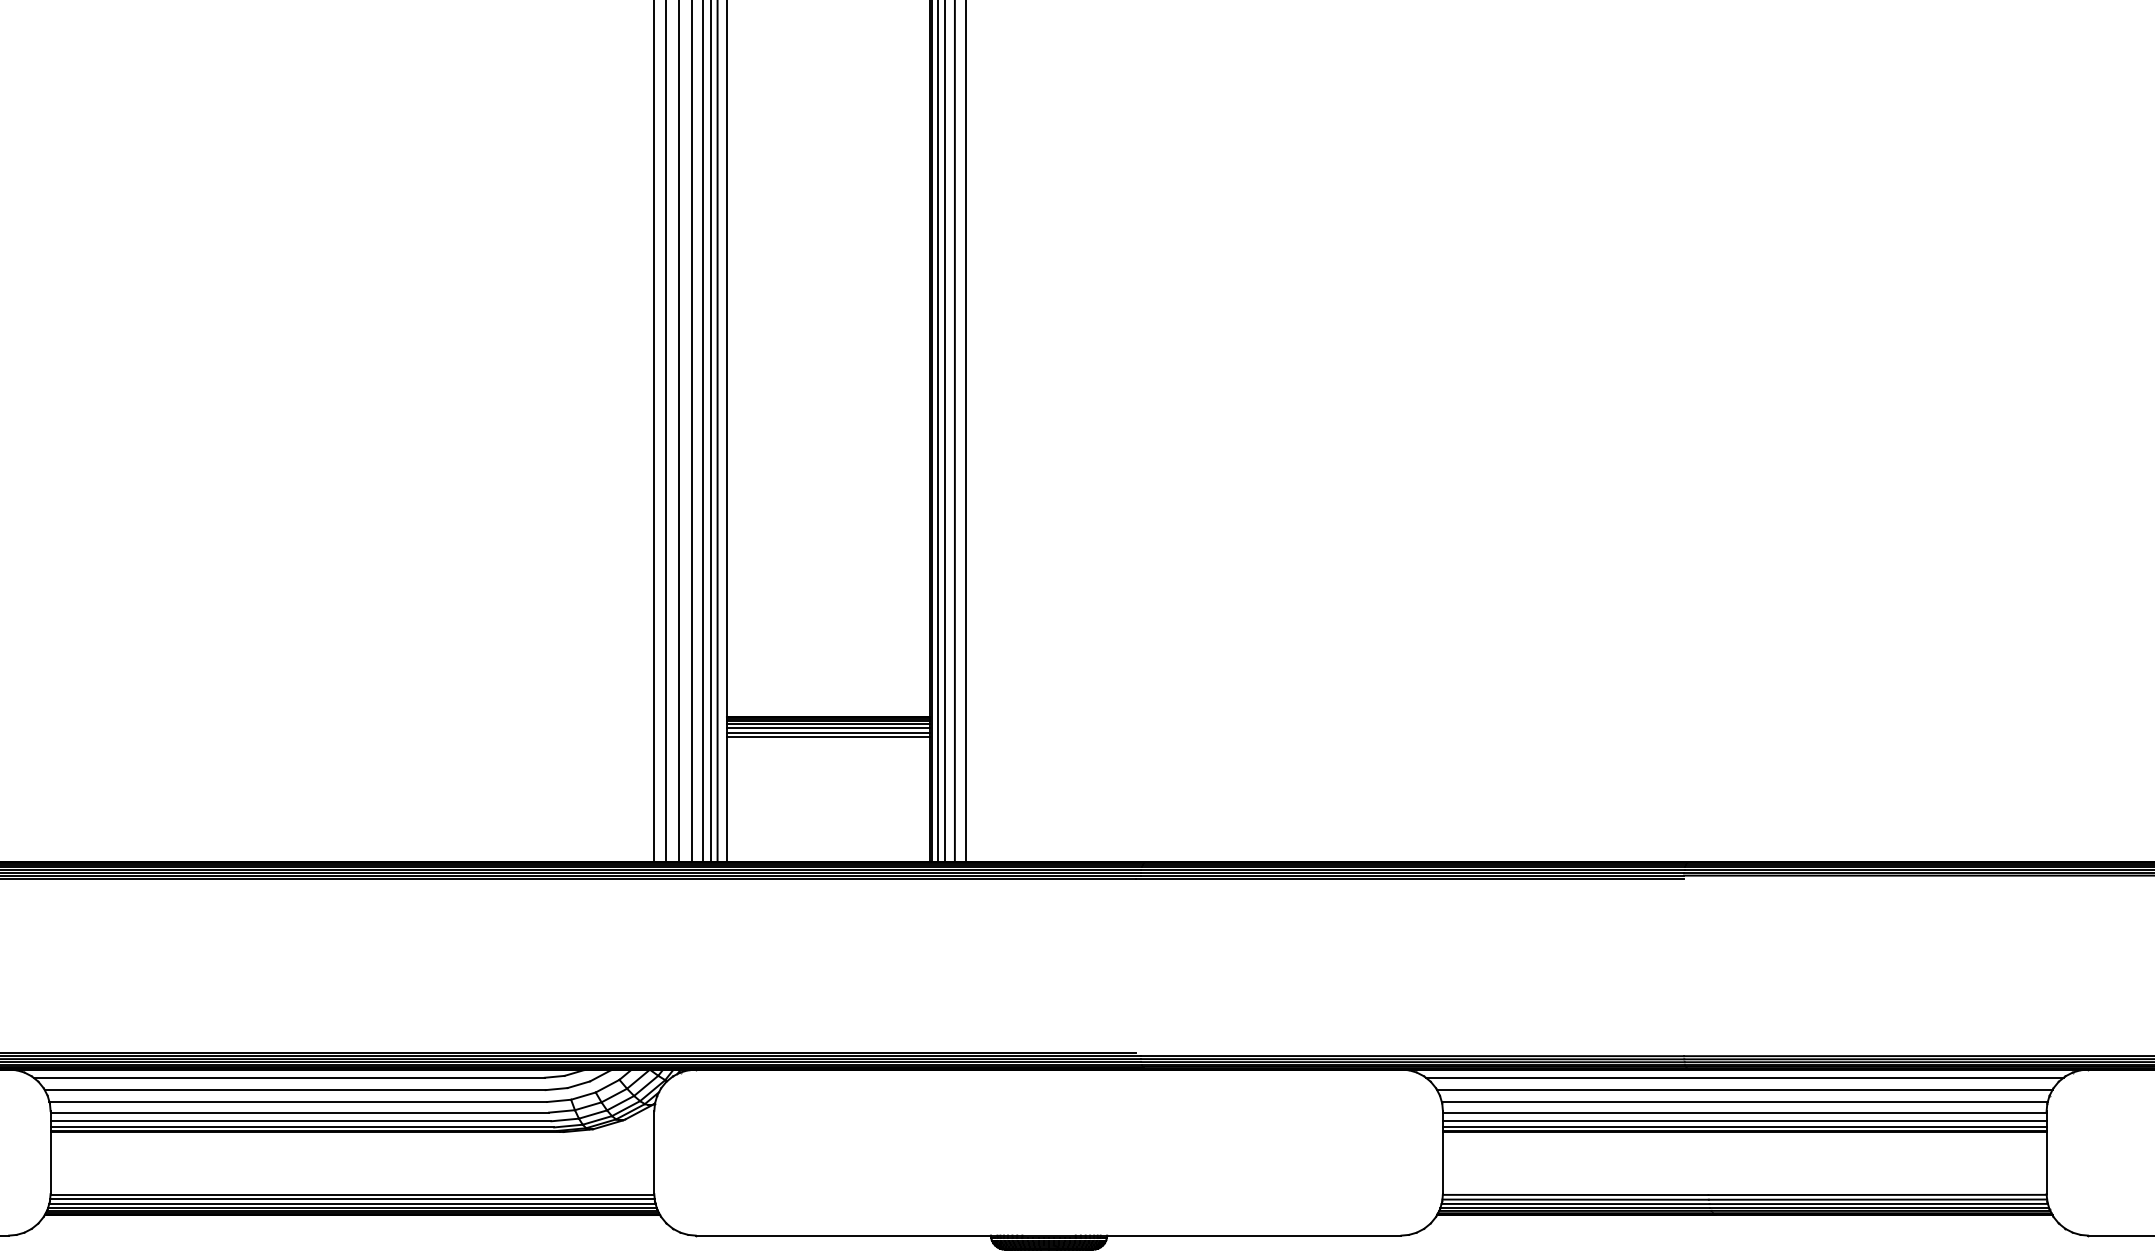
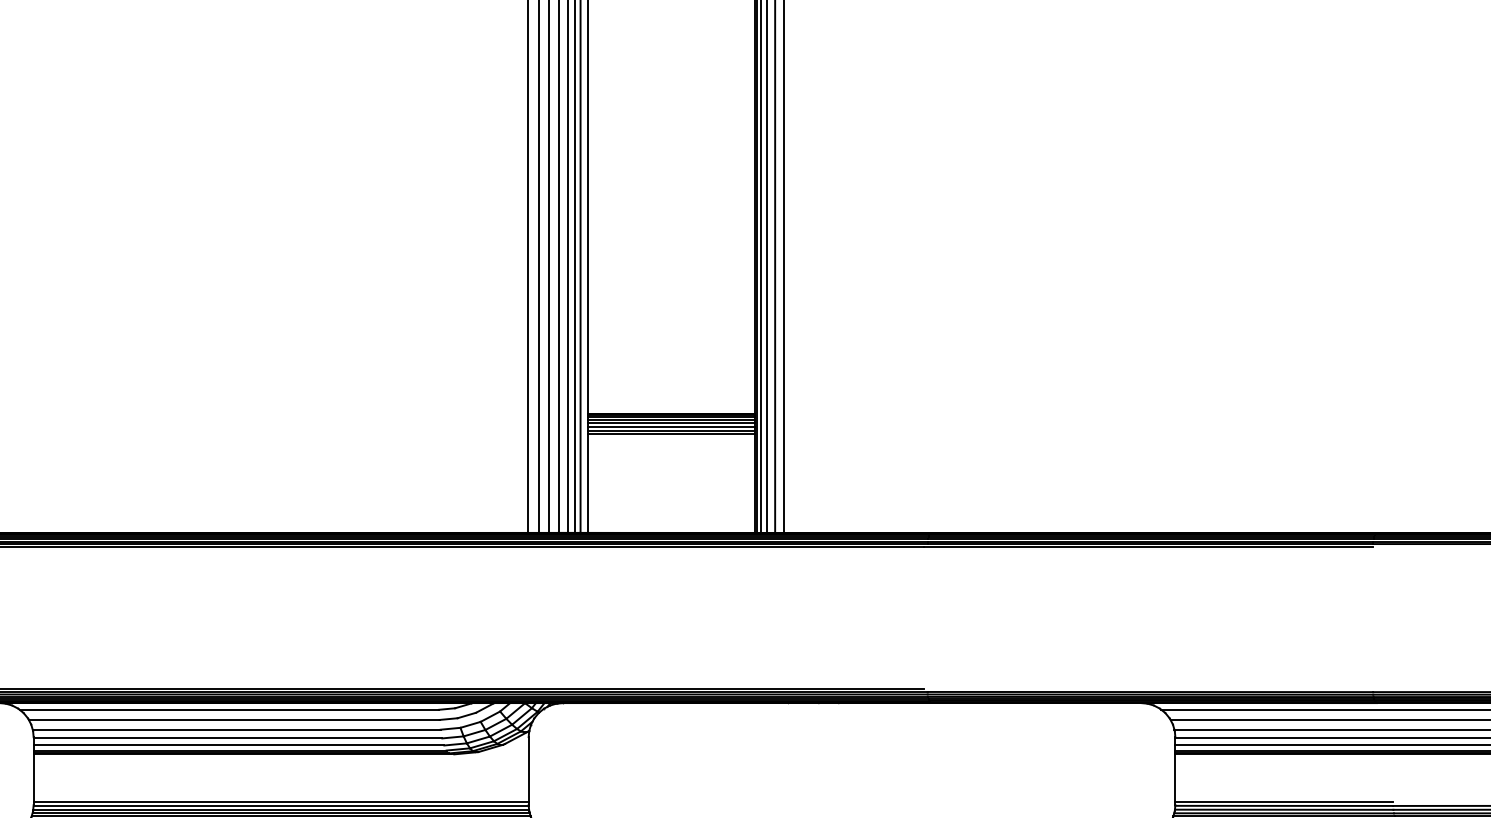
line: (828, 741) -> (671, 434), added
line: (352, 1190) -> (281, 802), added
line: (1575, 1190) -> (1284, 802), added

